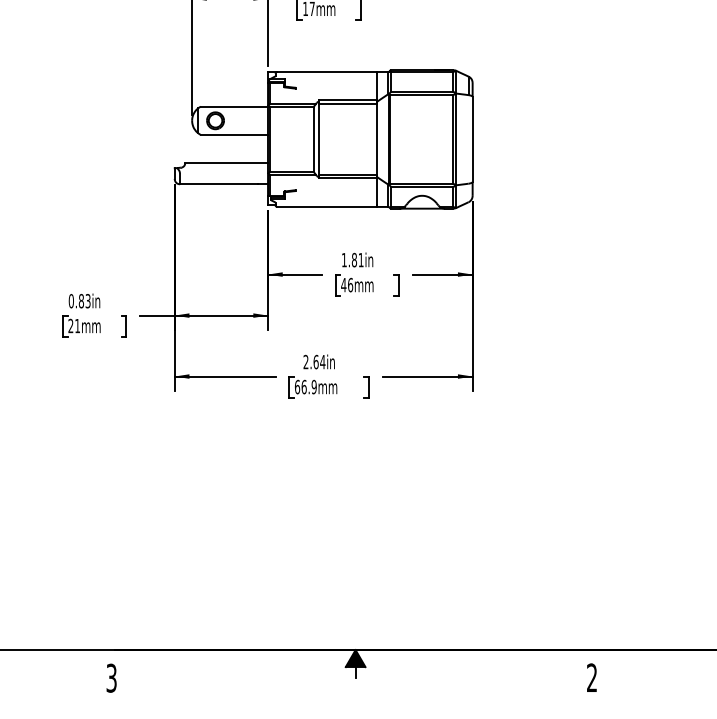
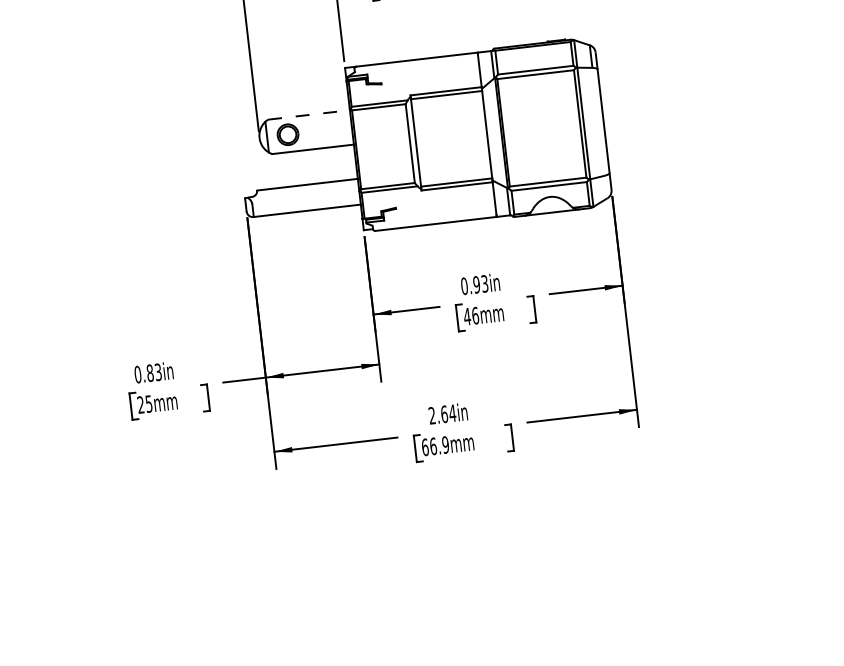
line: (234, 106) -> (309, 114), solid -> dashed
text: (352, 259) -> (474, 284), 1.81in -> 0.93in
text: (77, 326) -> (148, 404), 21mm -> 25mm

